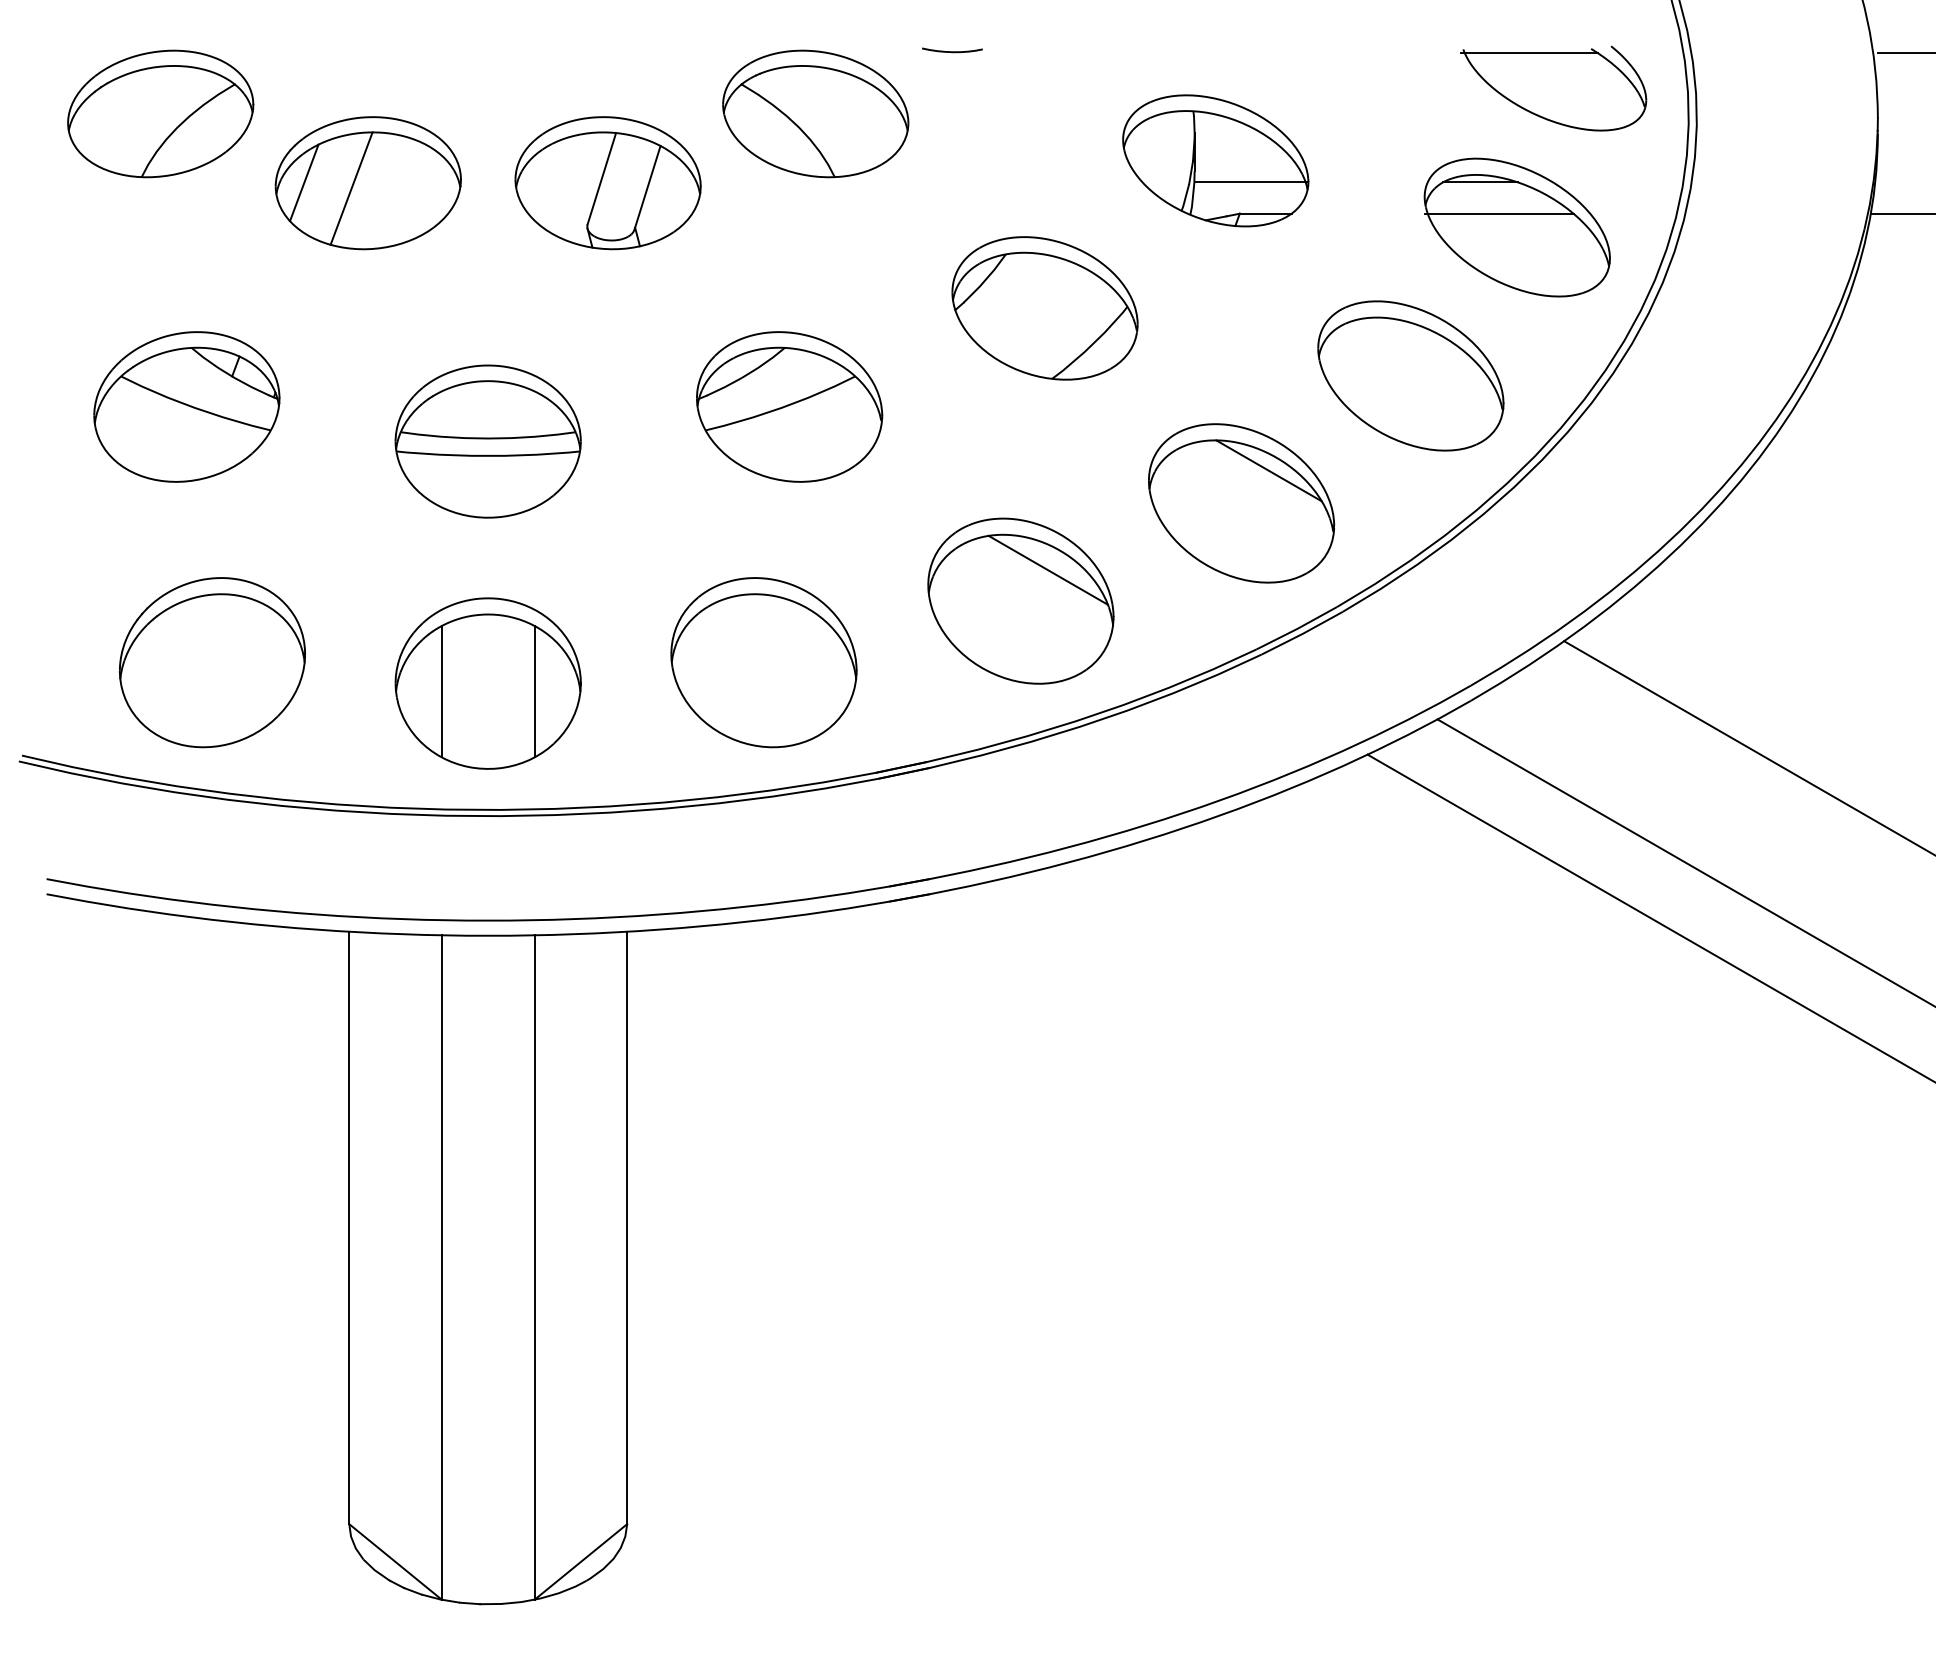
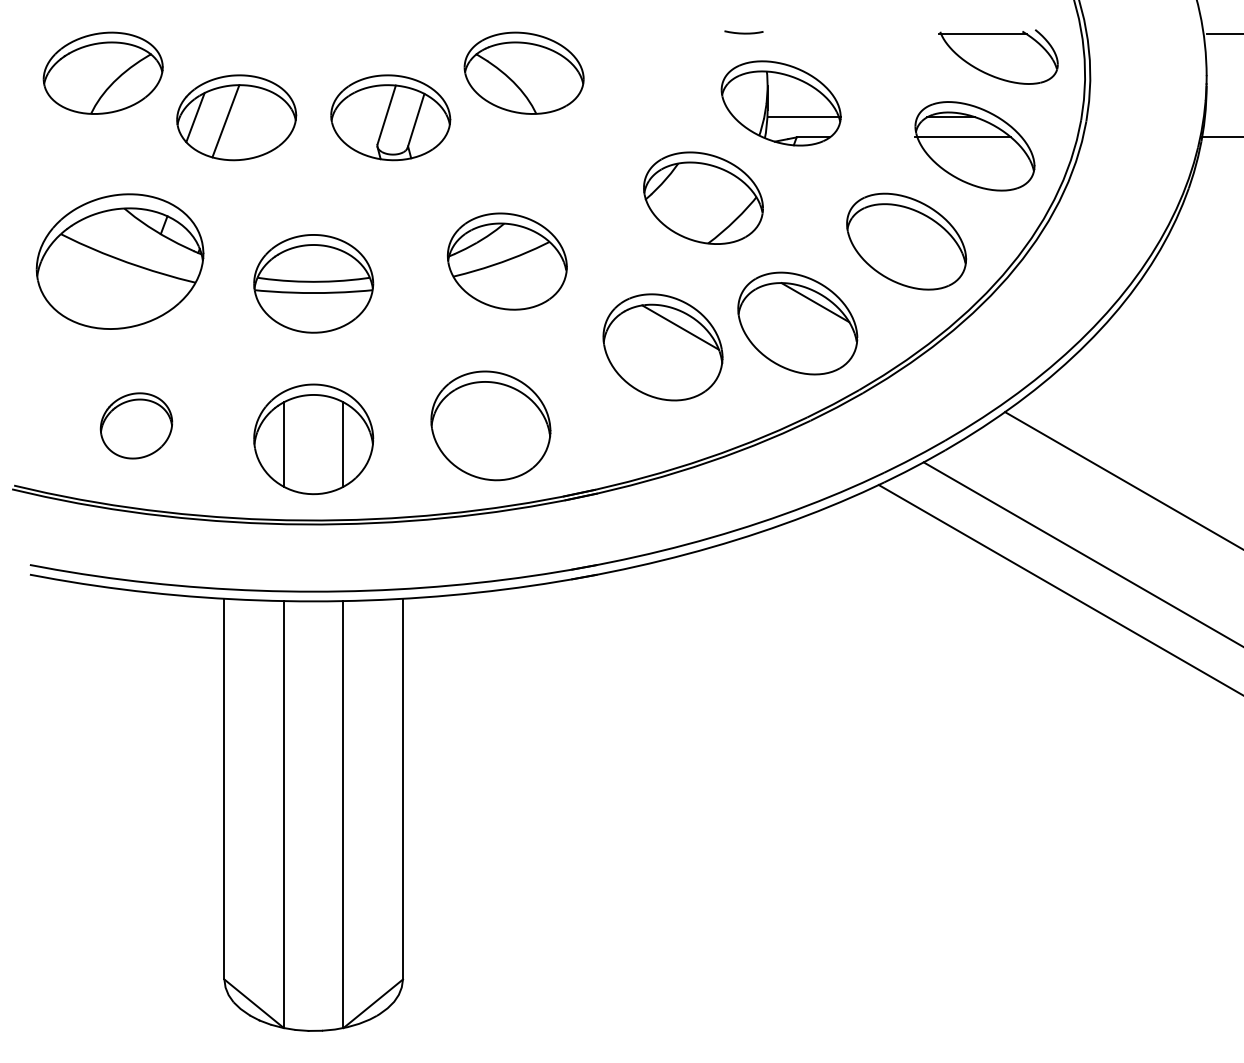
curve: (951, 50) -> (743, 32), moved
part: (1045, 307) -> (703, 197), moved
part: (186, 406) -> (119, 261), size x1.4
part: (1020, 601) -> (662, 347), moved
part: (212, 662) -> (136, 425), size x0.6

